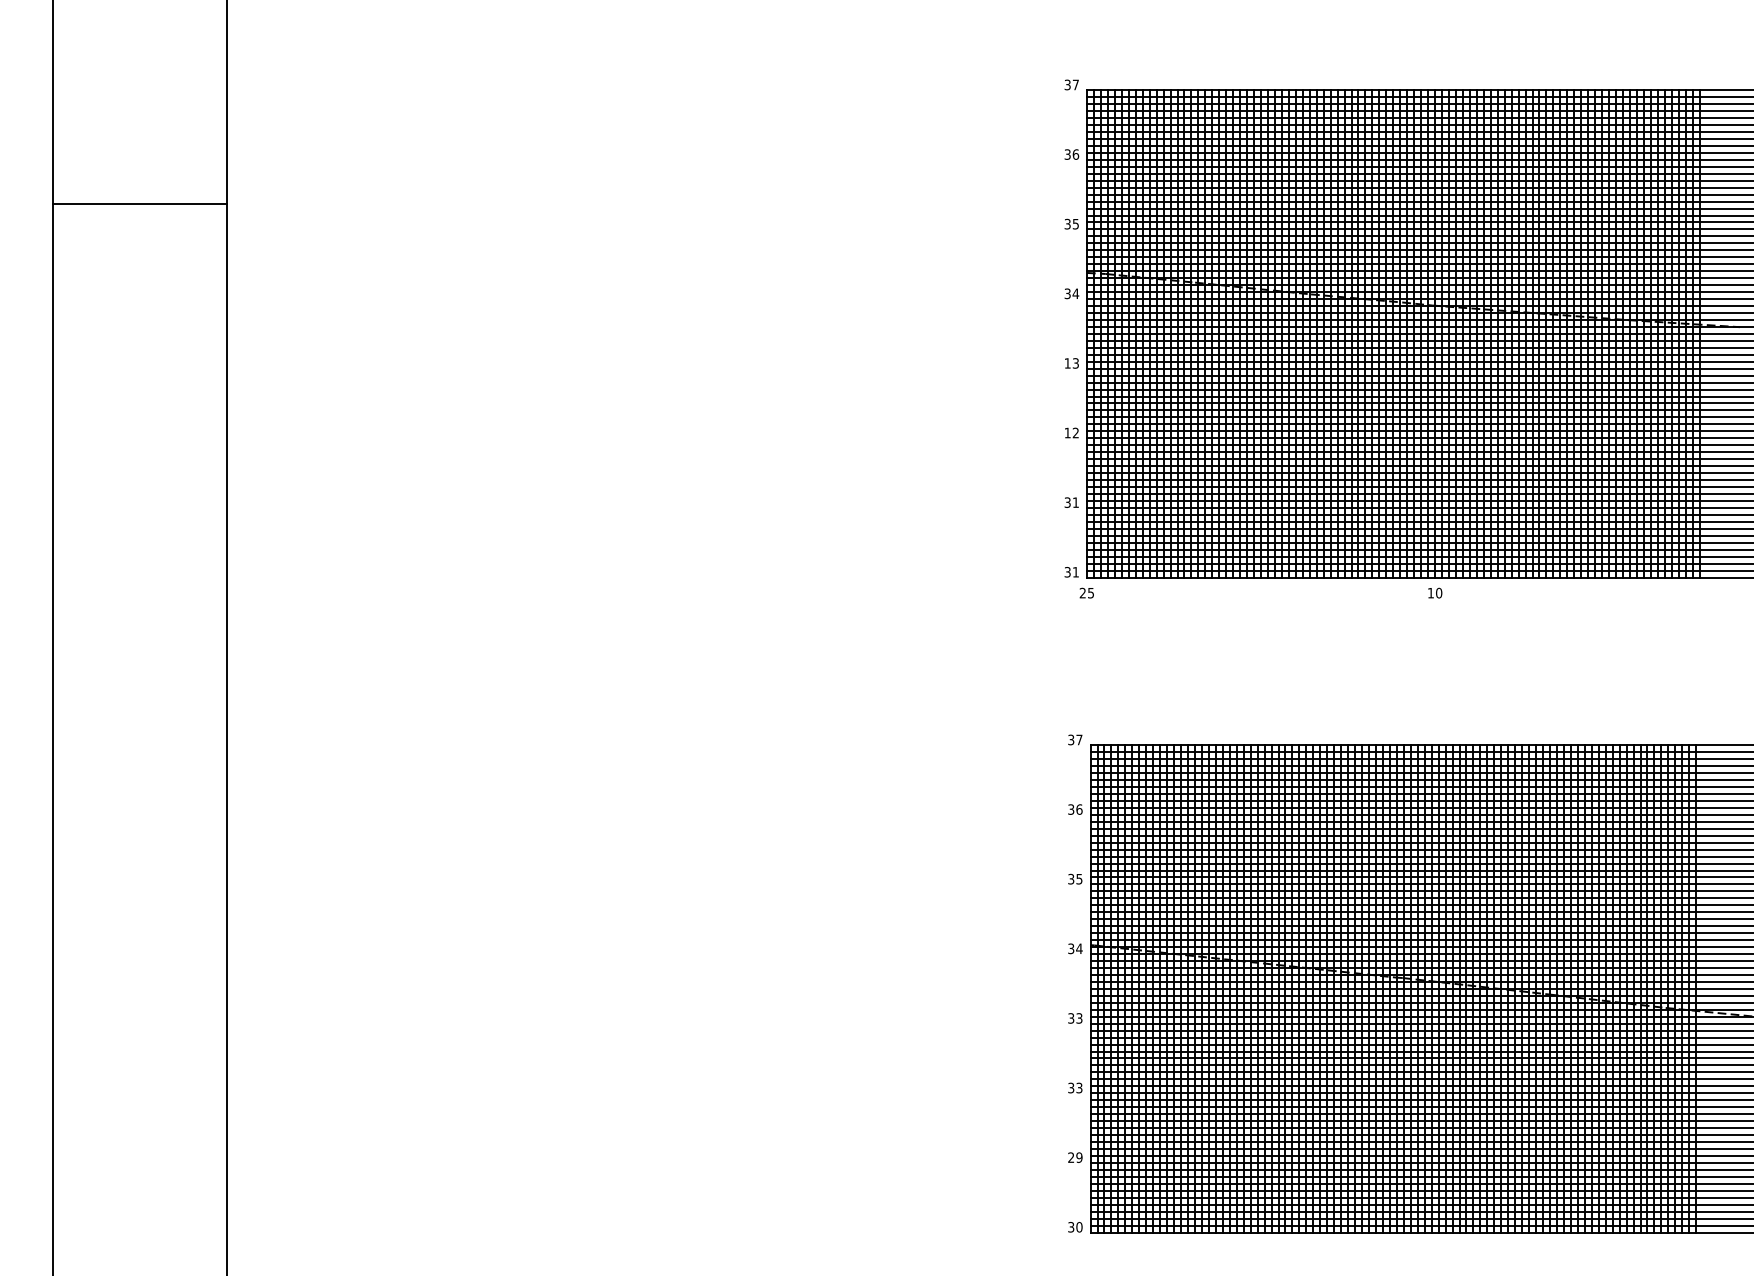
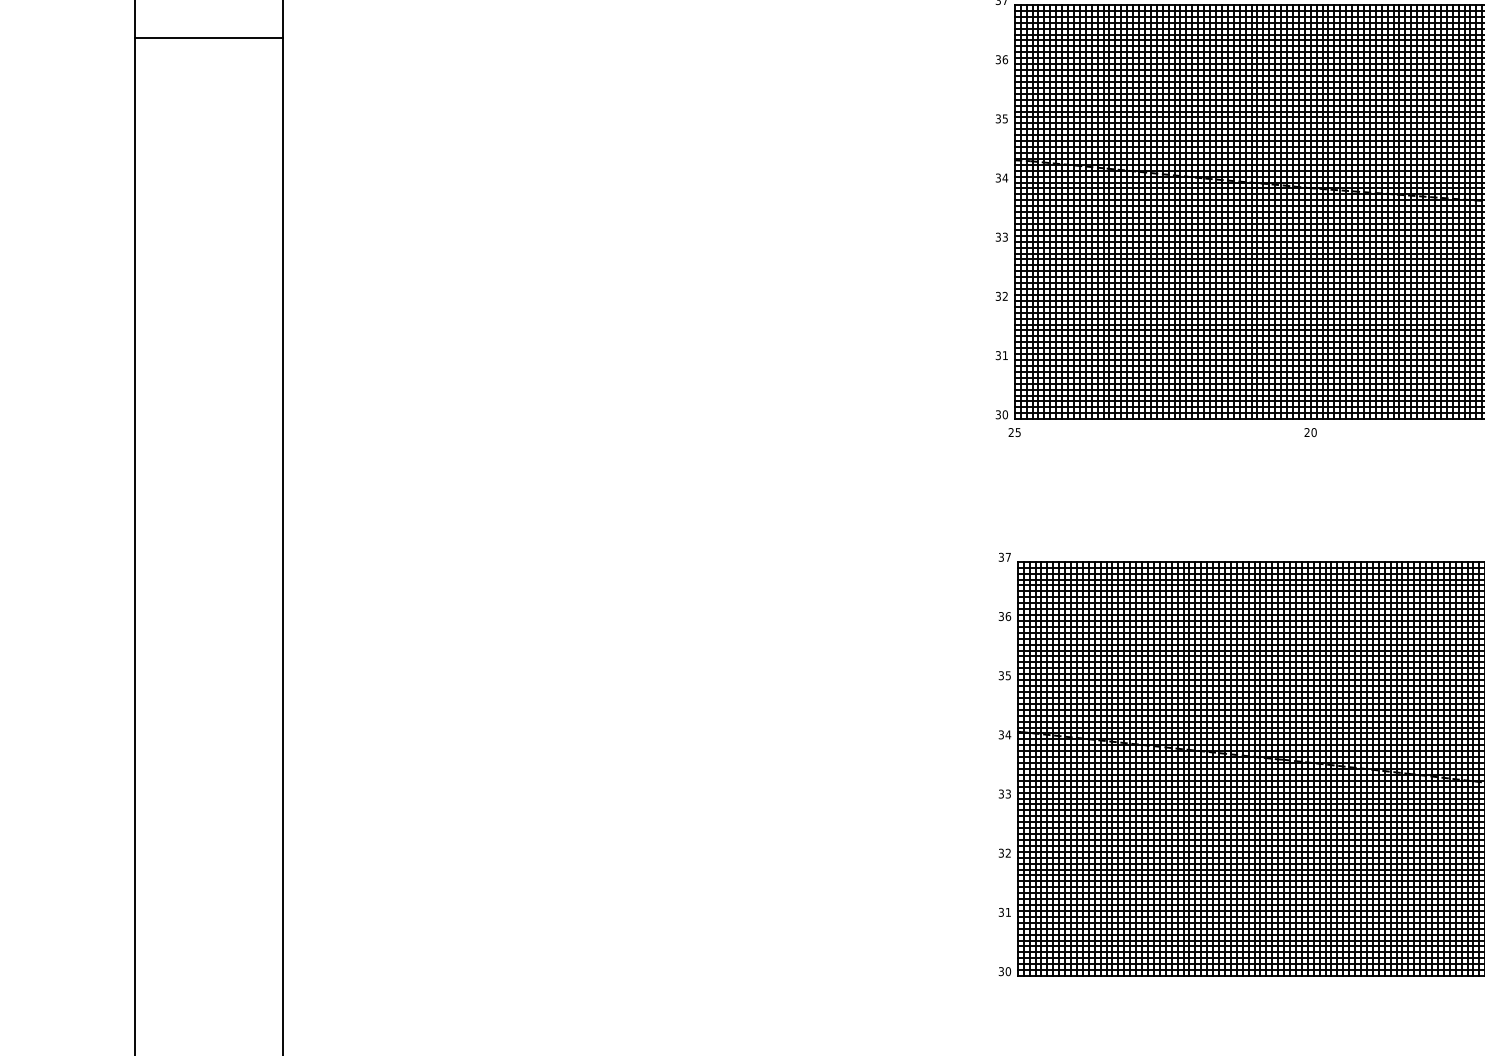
line: (139, 204) -> (209, 38), moved
text: (1067, 363) -> (998, 237), 13 -> 33
text: (1067, 432) -> (998, 295), 12 -> 32
text: (1075, 572) -> (1005, 414), 31 -> 30
text: (1430, 592) -> (1306, 431), 10 -> 20
text: (1079, 1088) -> (1008, 853), 33 -> 32
text: (1075, 1157) -> (1005, 912), 29 -> 31

